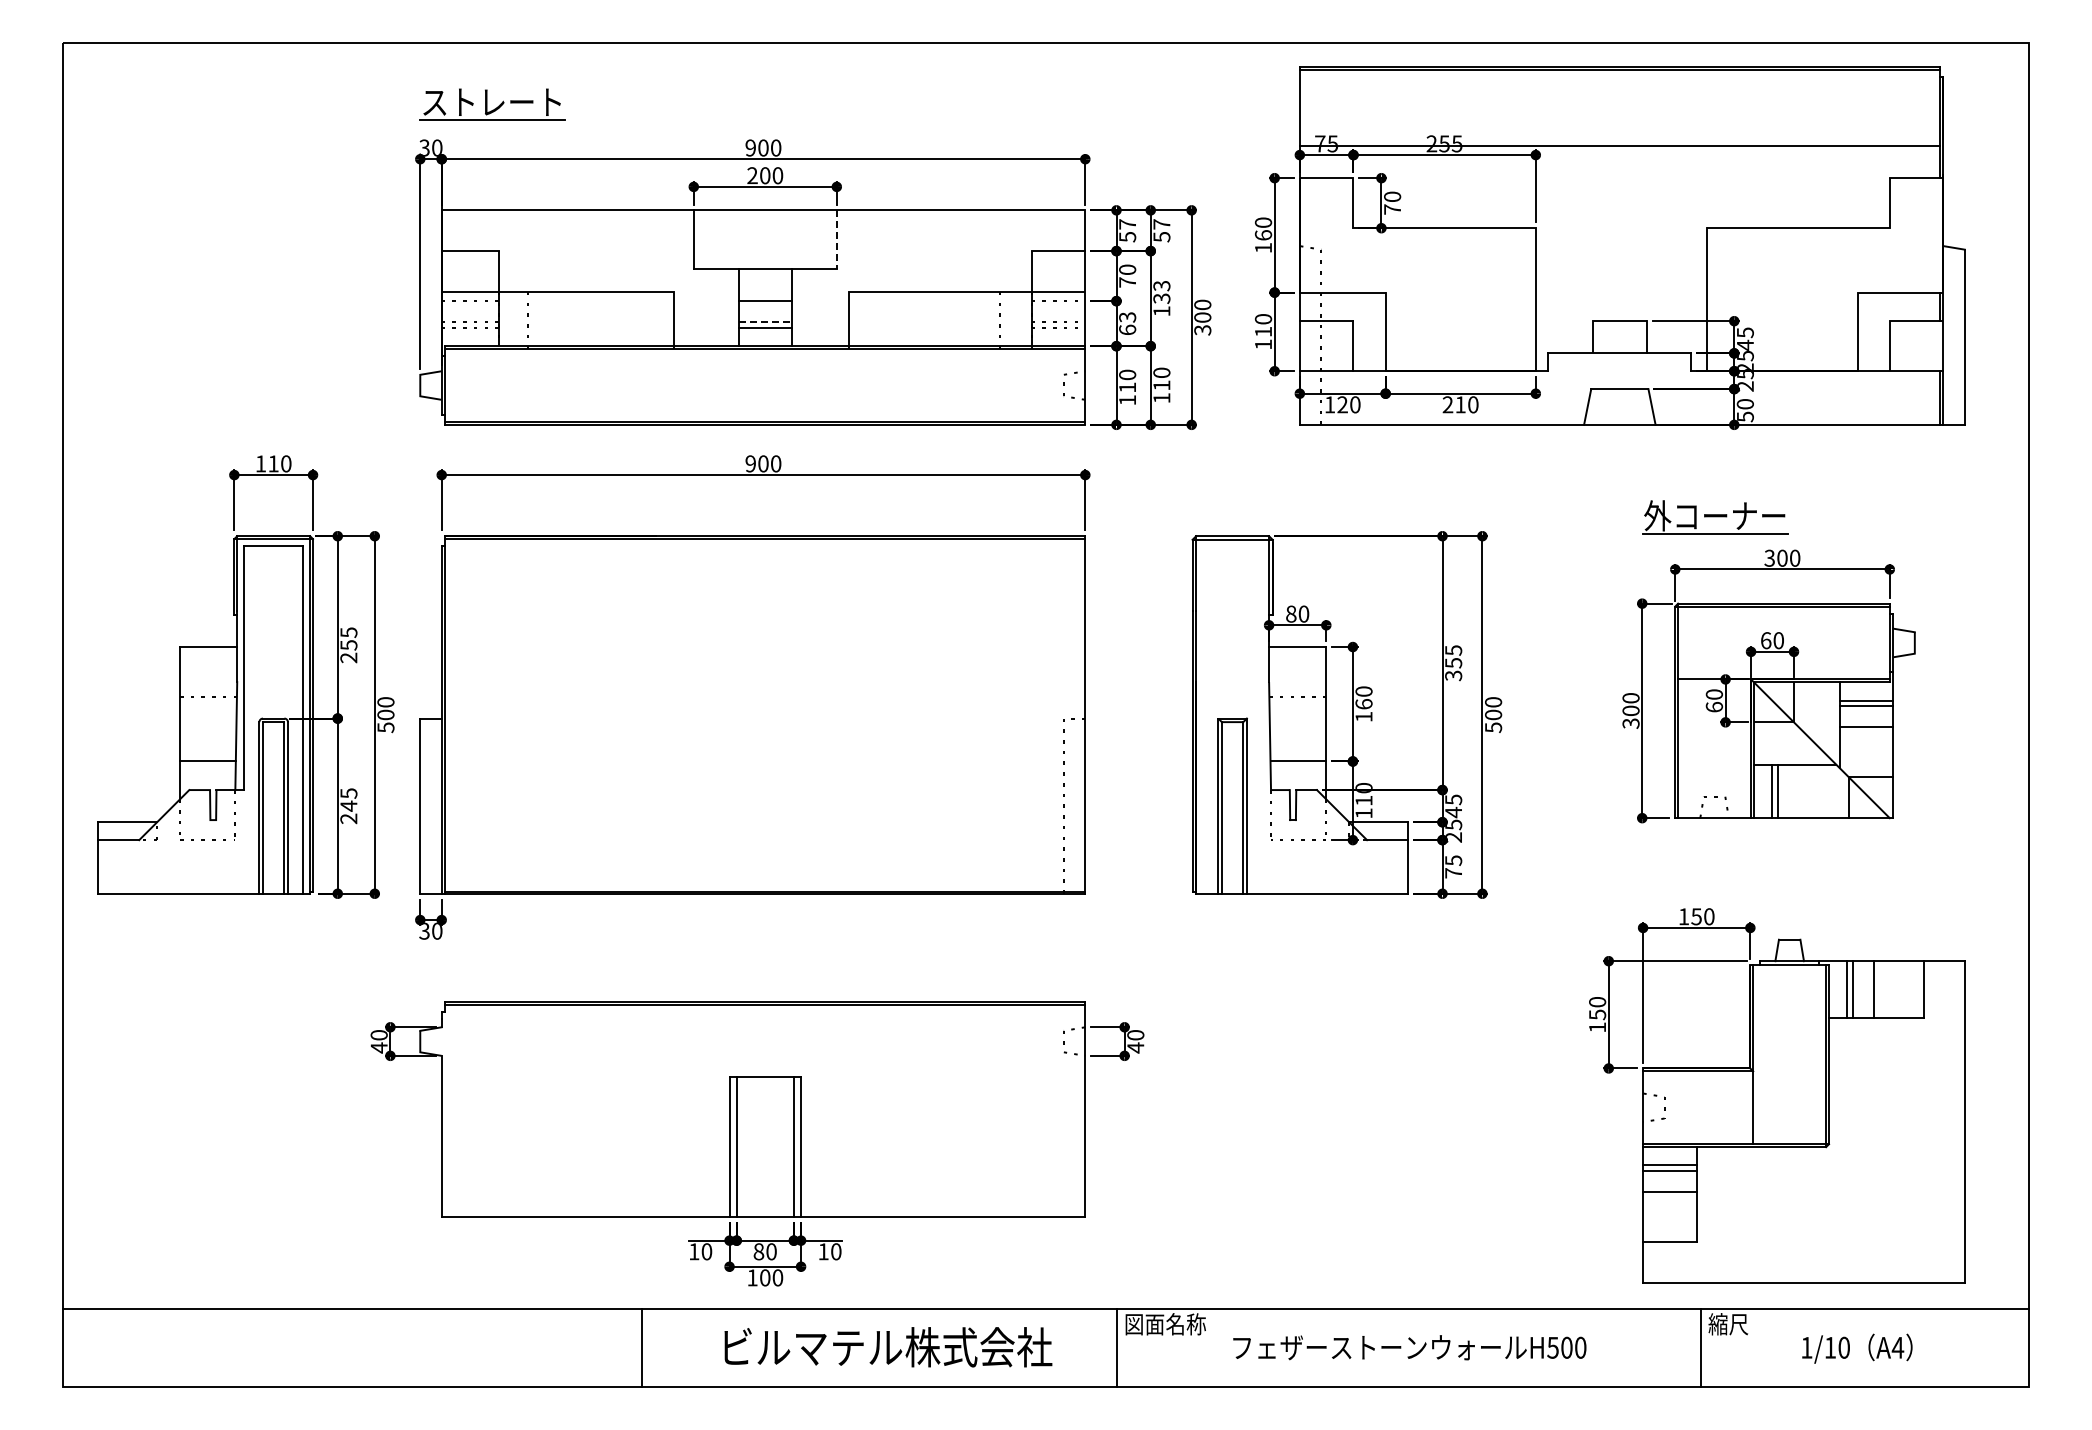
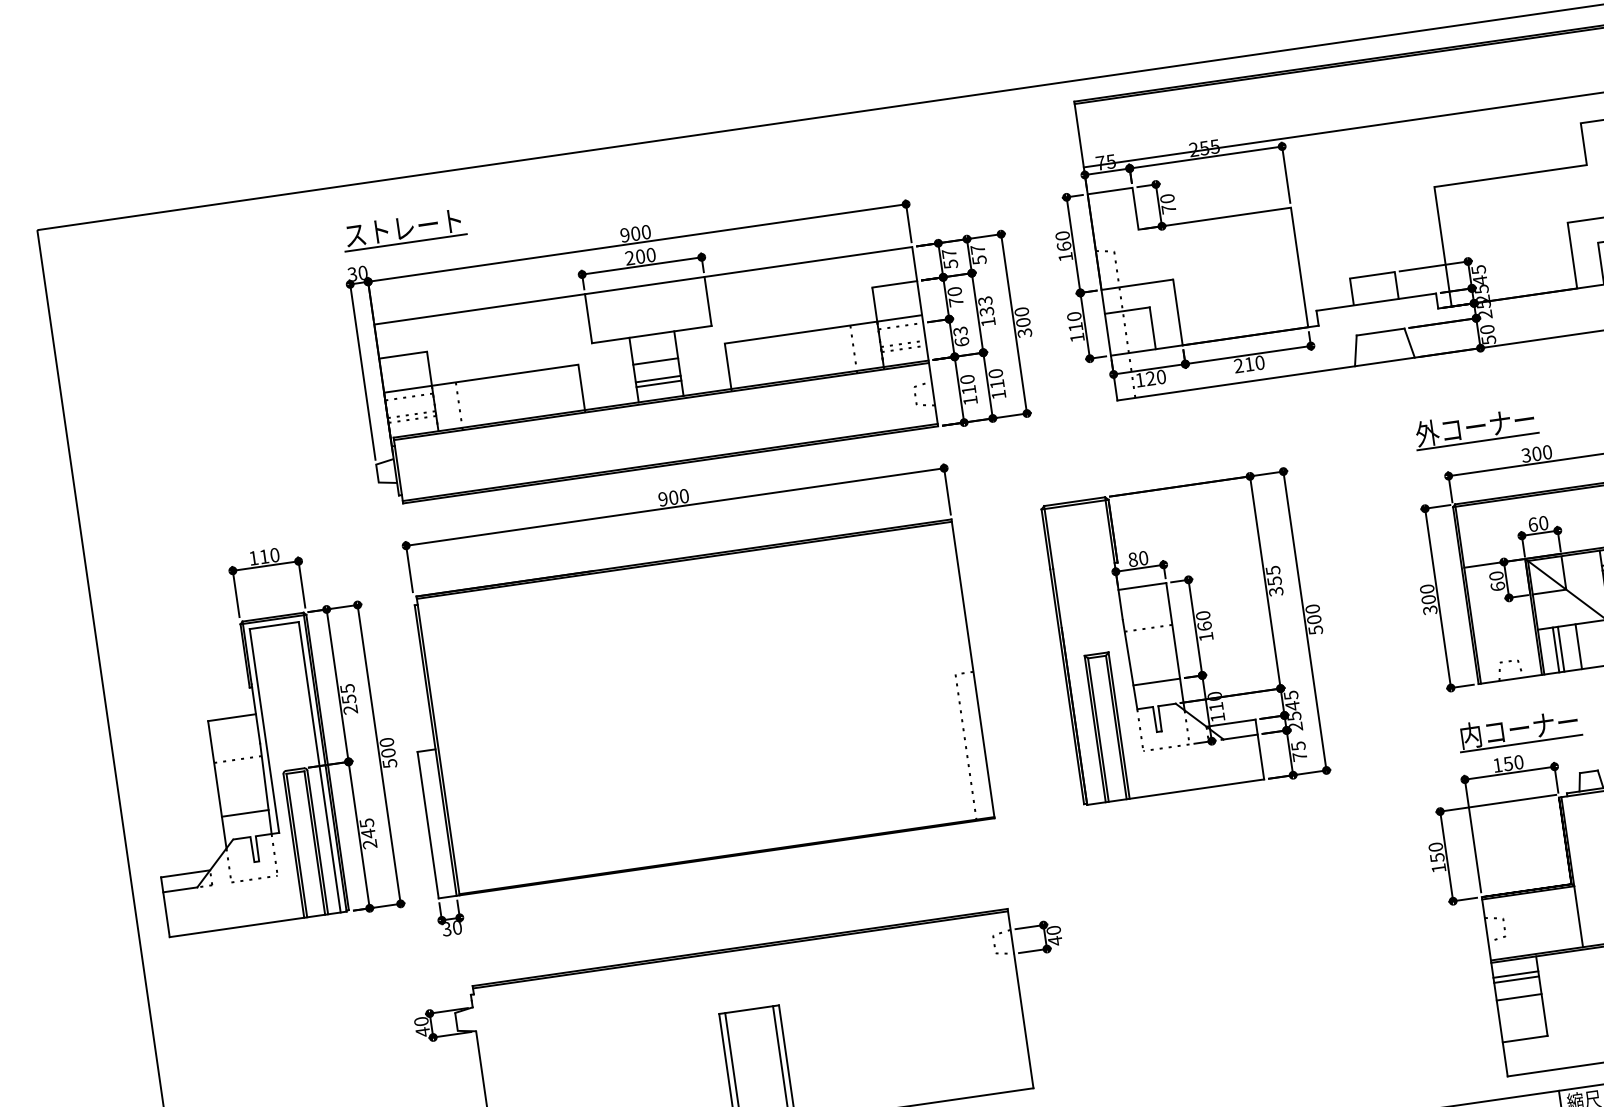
line: (836, 240) -> (707, 302), dashed -> solid
line: (765, 322) -> (658, 379), dashed -> solid
line: (1798, 791) -> (1578, 646), added
part: (1715, 878) -> (1519, 729), added

